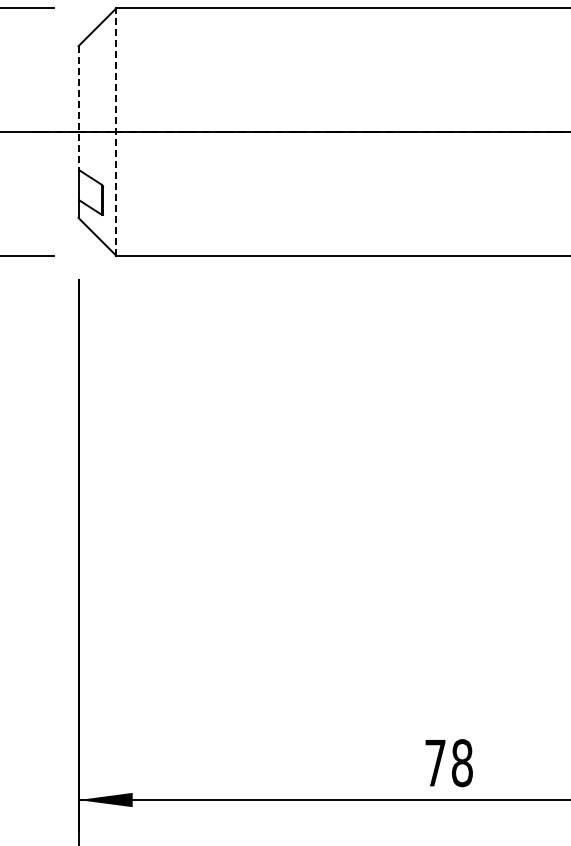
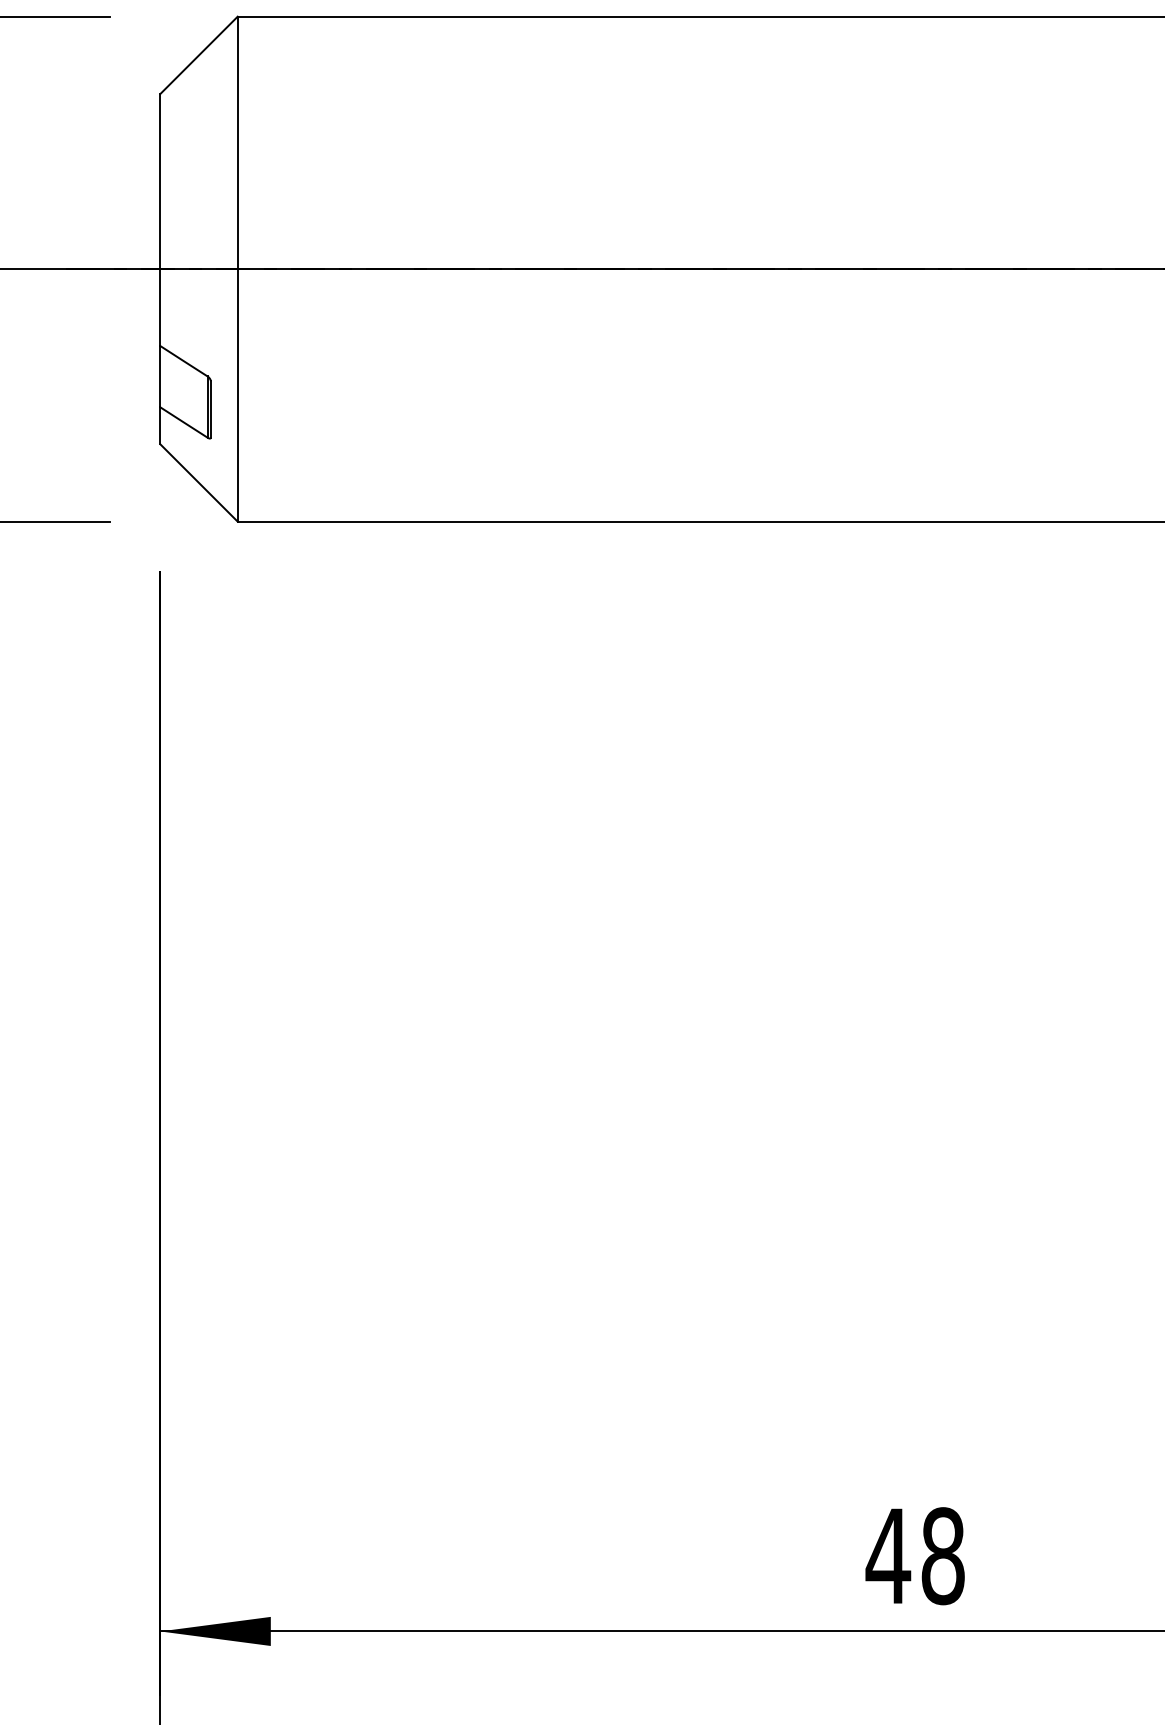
line: (78, 107) -> (160, 219), dashed -> solid
line: (116, 132) -> (237, 270), dashed -> solid
text: (435, 763) -> (888, 1556), 78 -> 48

